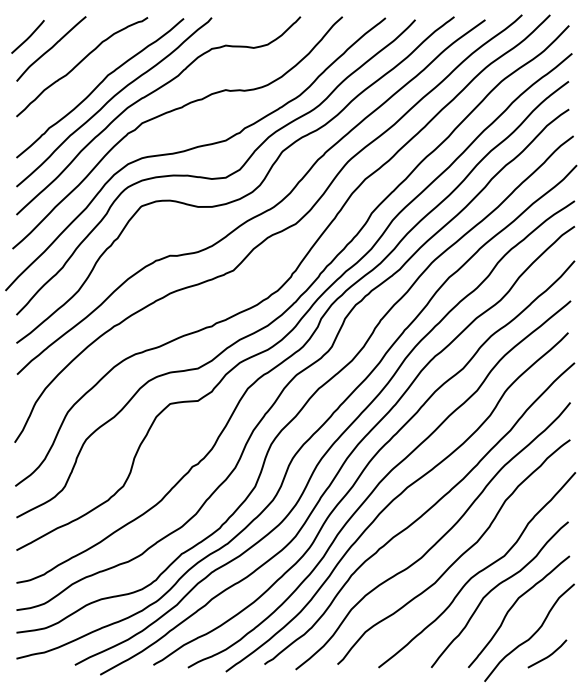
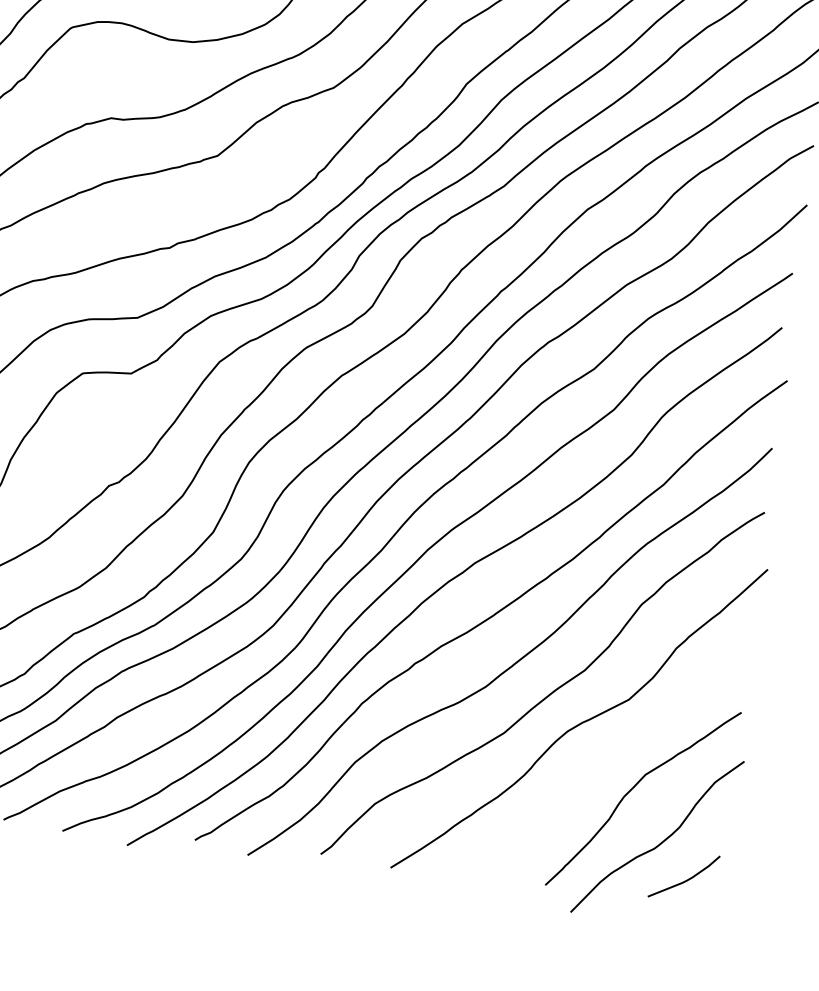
curve: (494, 589) -> (605, 755), removed

